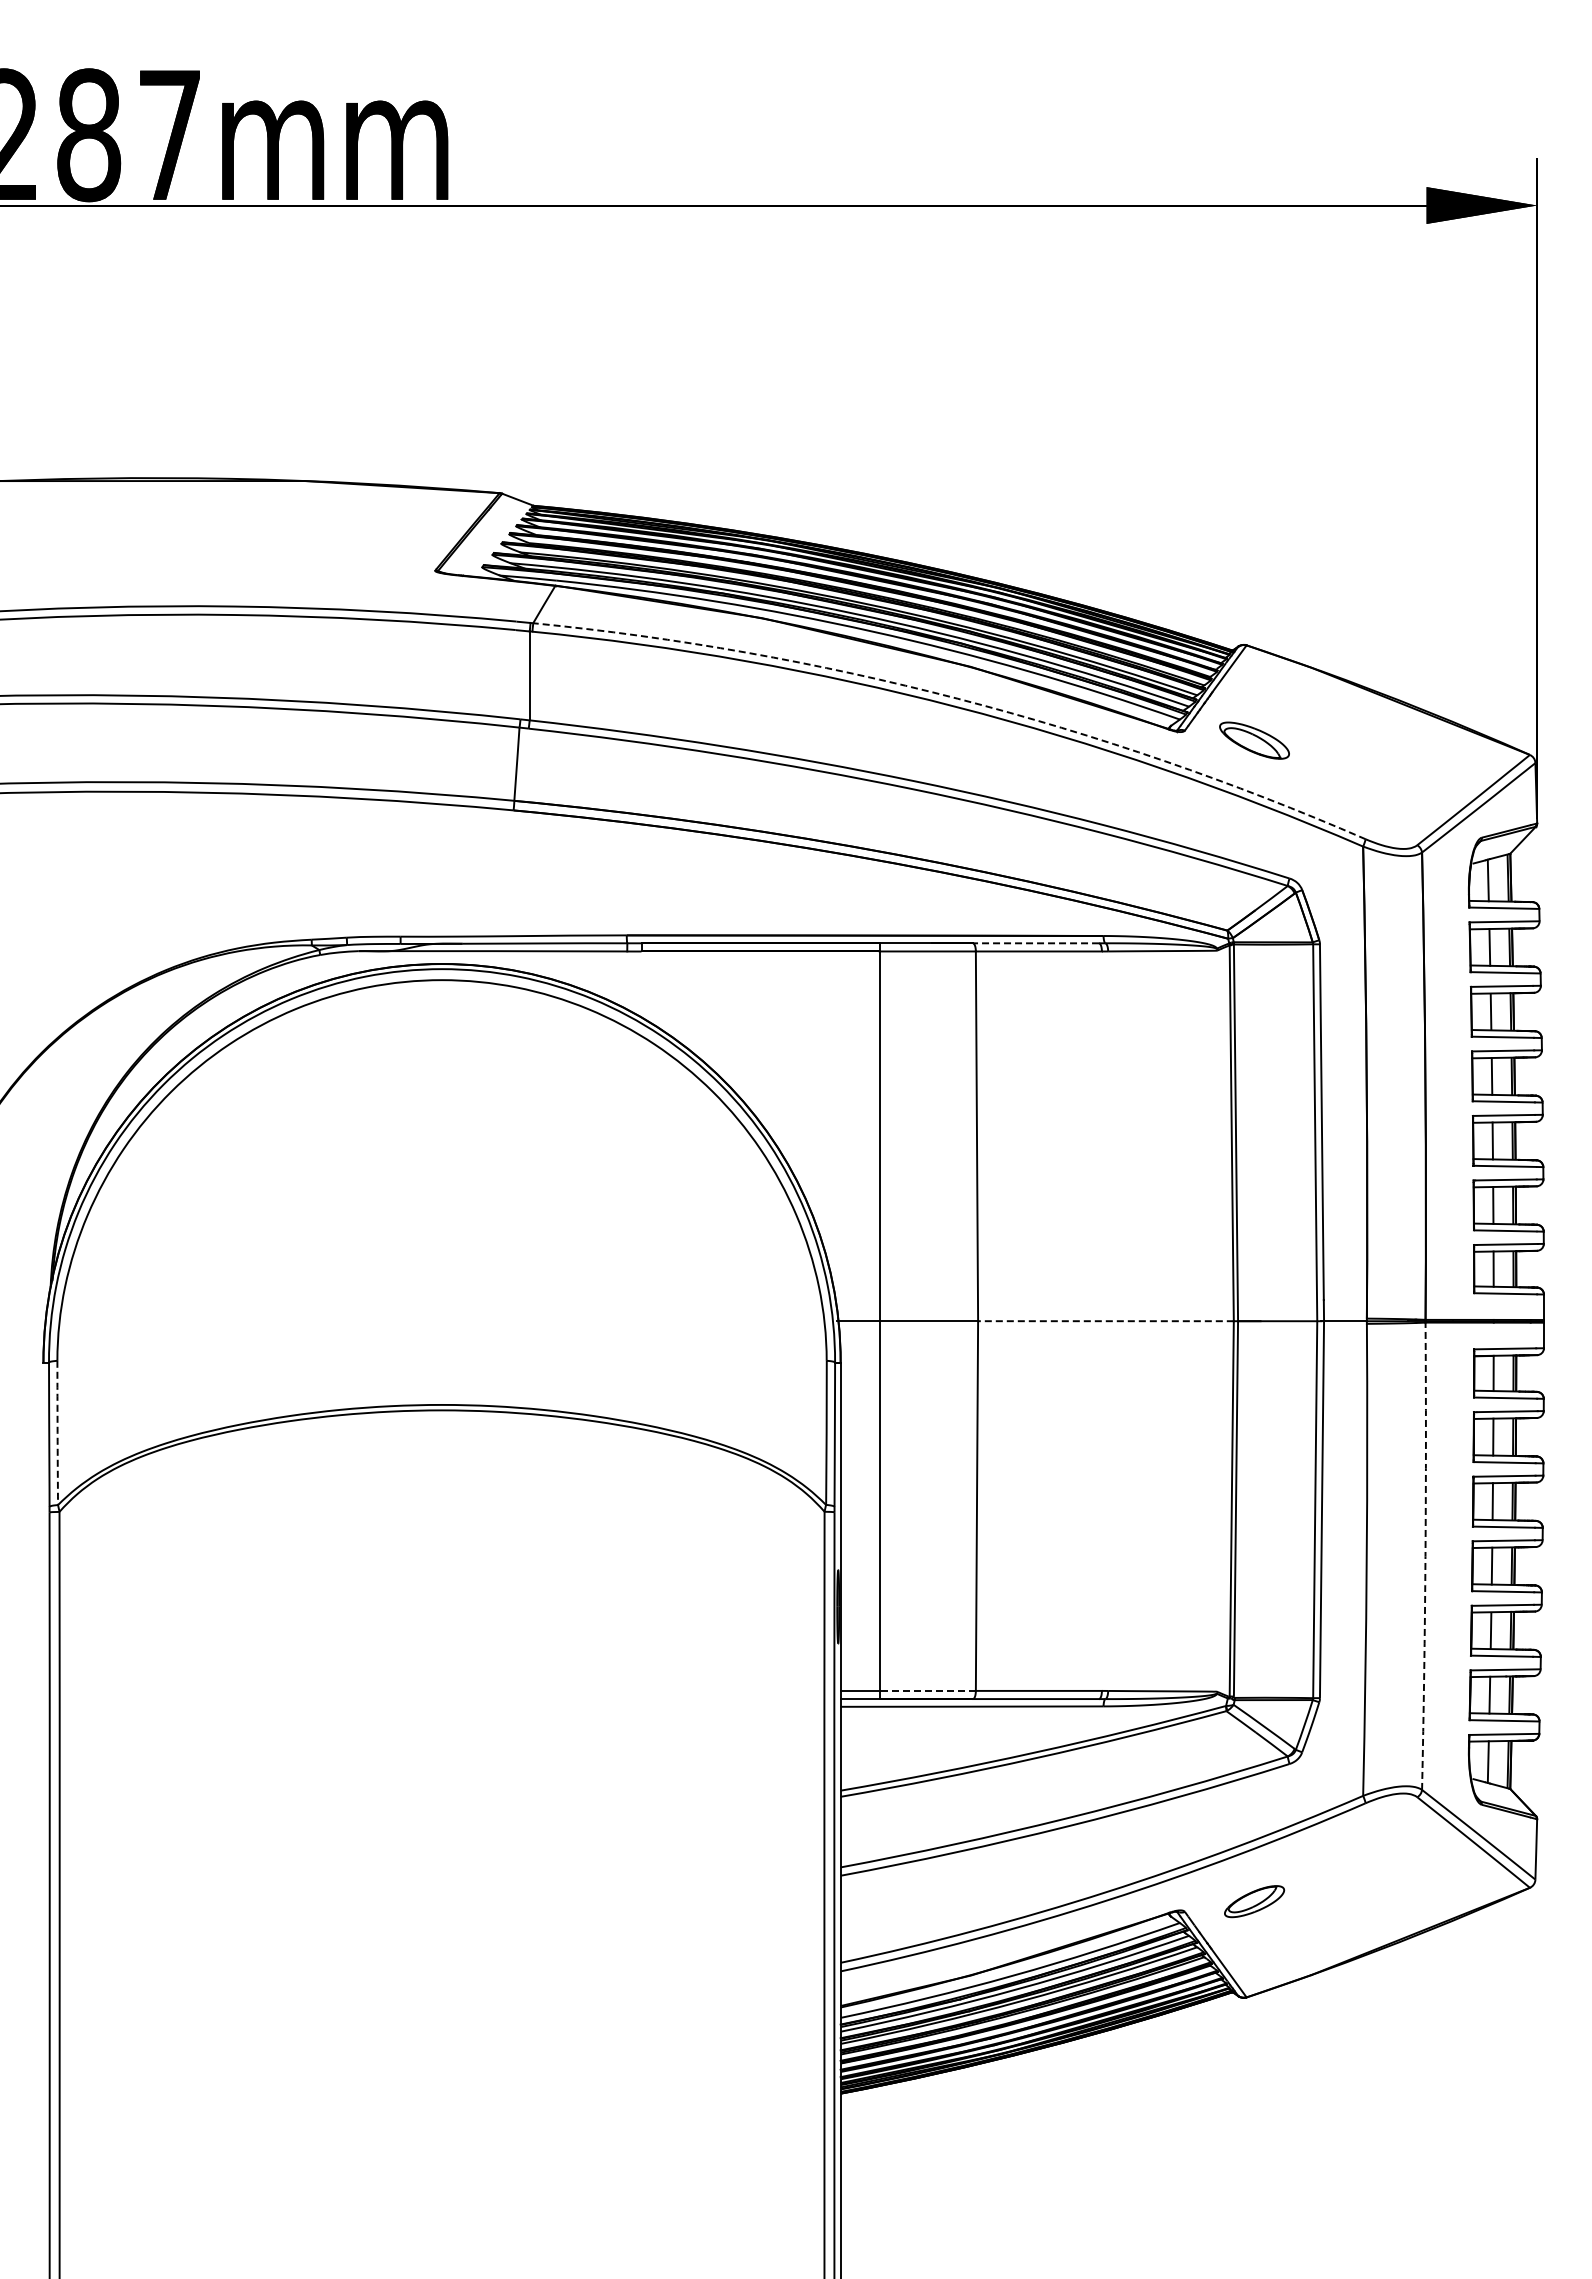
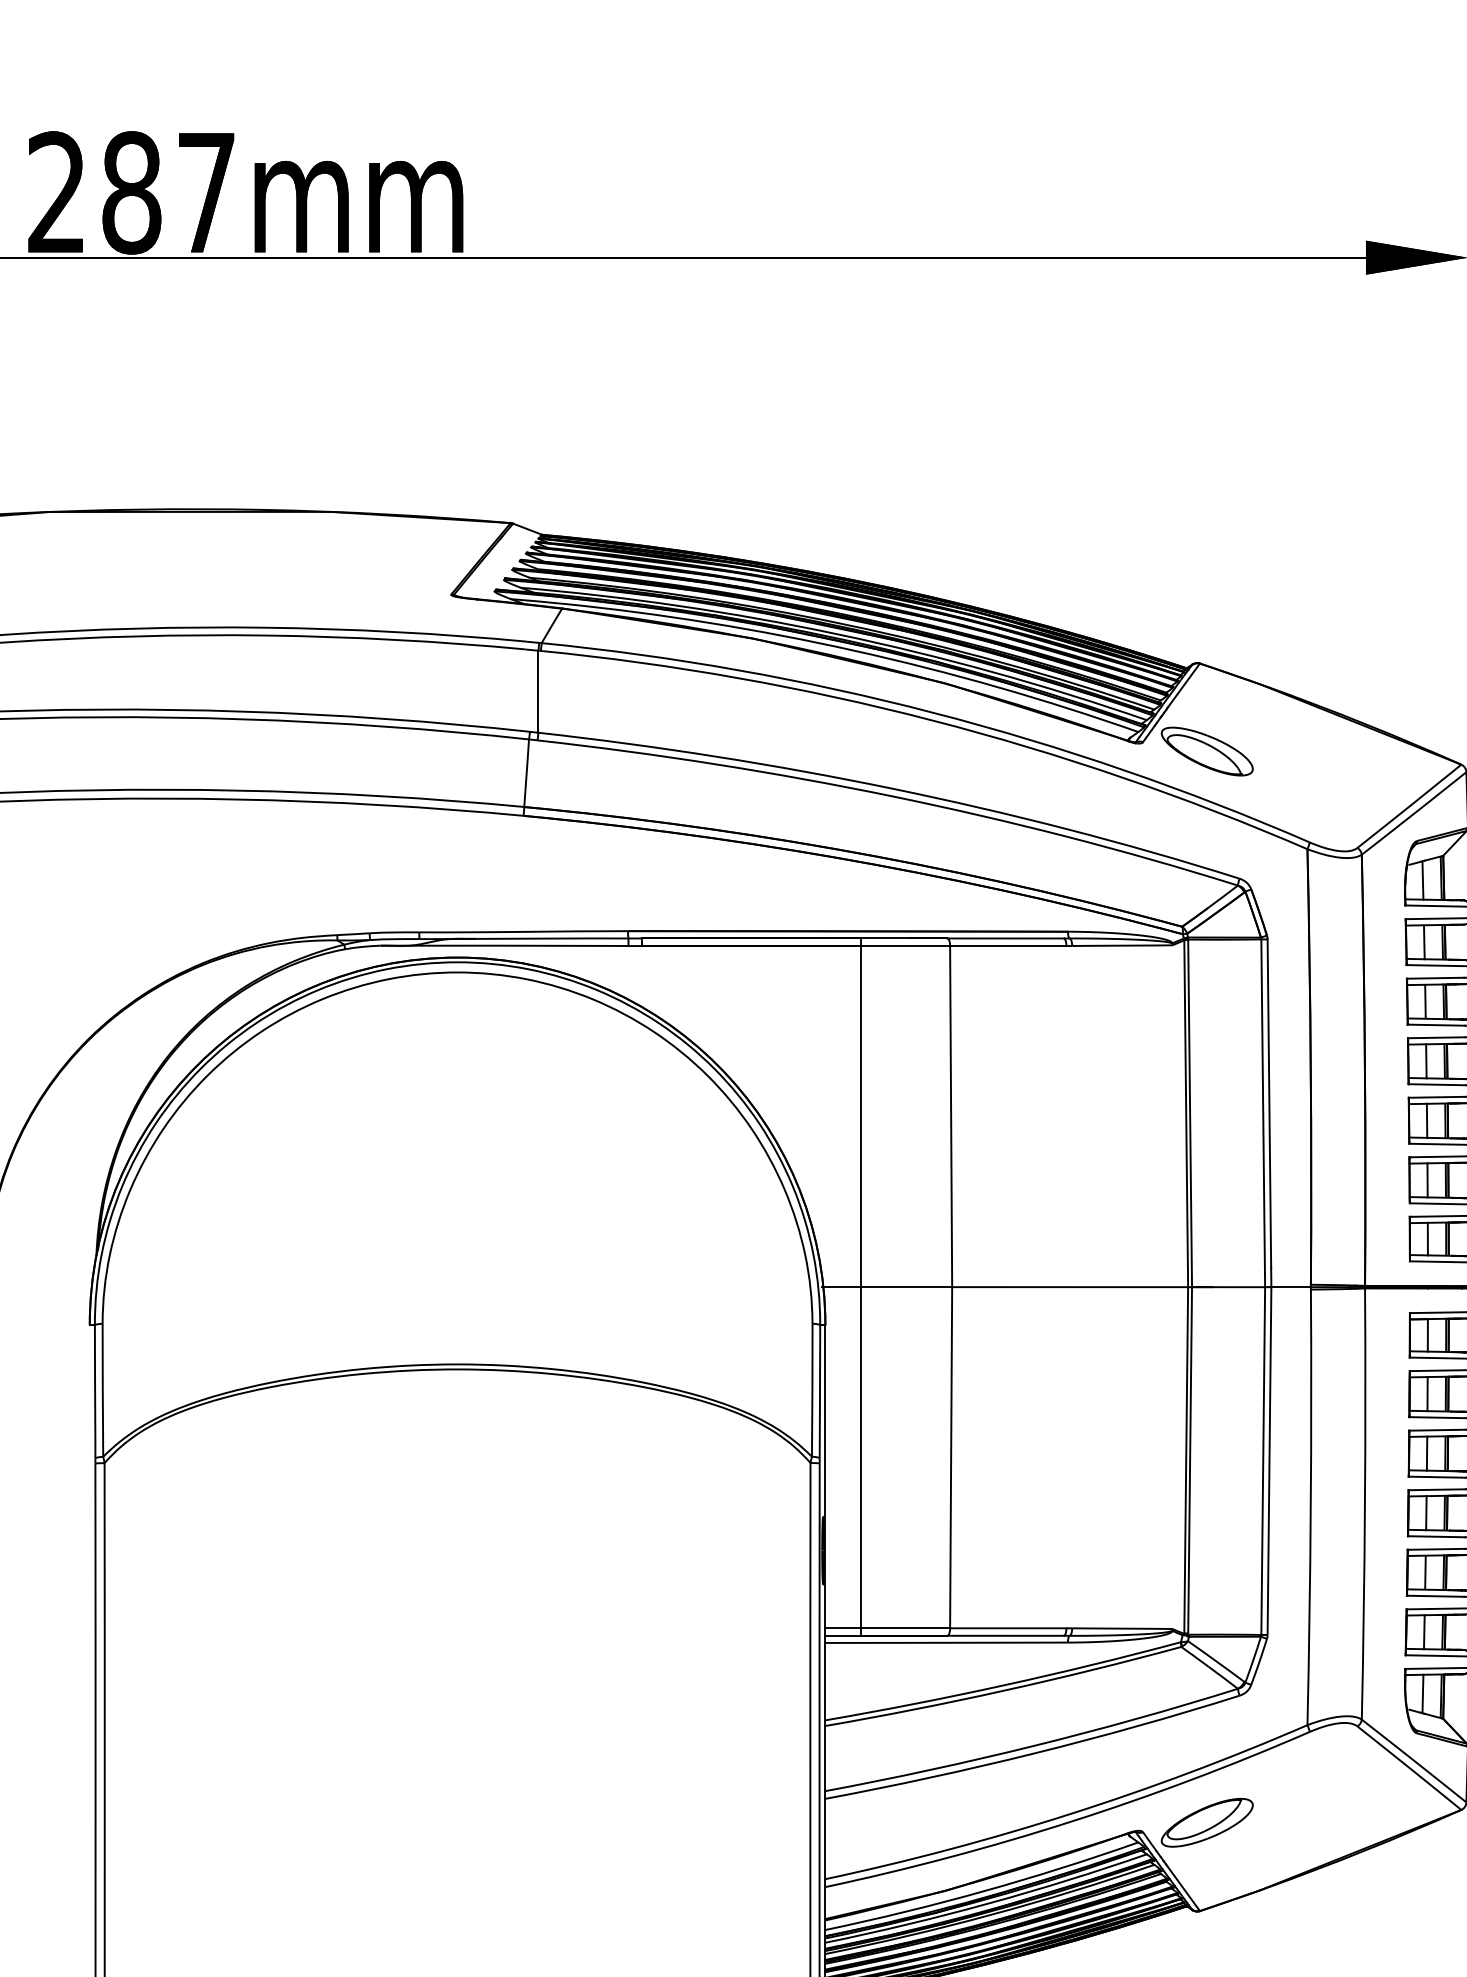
arc: (957, 698) -> (933, 712), dashed -> solid
part: (1254, 740) -> (1207, 751), size x1.43
line: (1035, 943) -> (1005, 938), dashed -> solid
line: (1105, 1321) -> (1069, 1287), dashed -> solid
arc: (57, 1432) -> (102, 1389), dashed -> solid
arc: (1425, 1556) -> (1364, 1504), dashed -> solid
line: (927, 1690) -> (905, 1627), dashed -> solid
part: (1254, 1901) -> (1207, 1822), size x1.67

